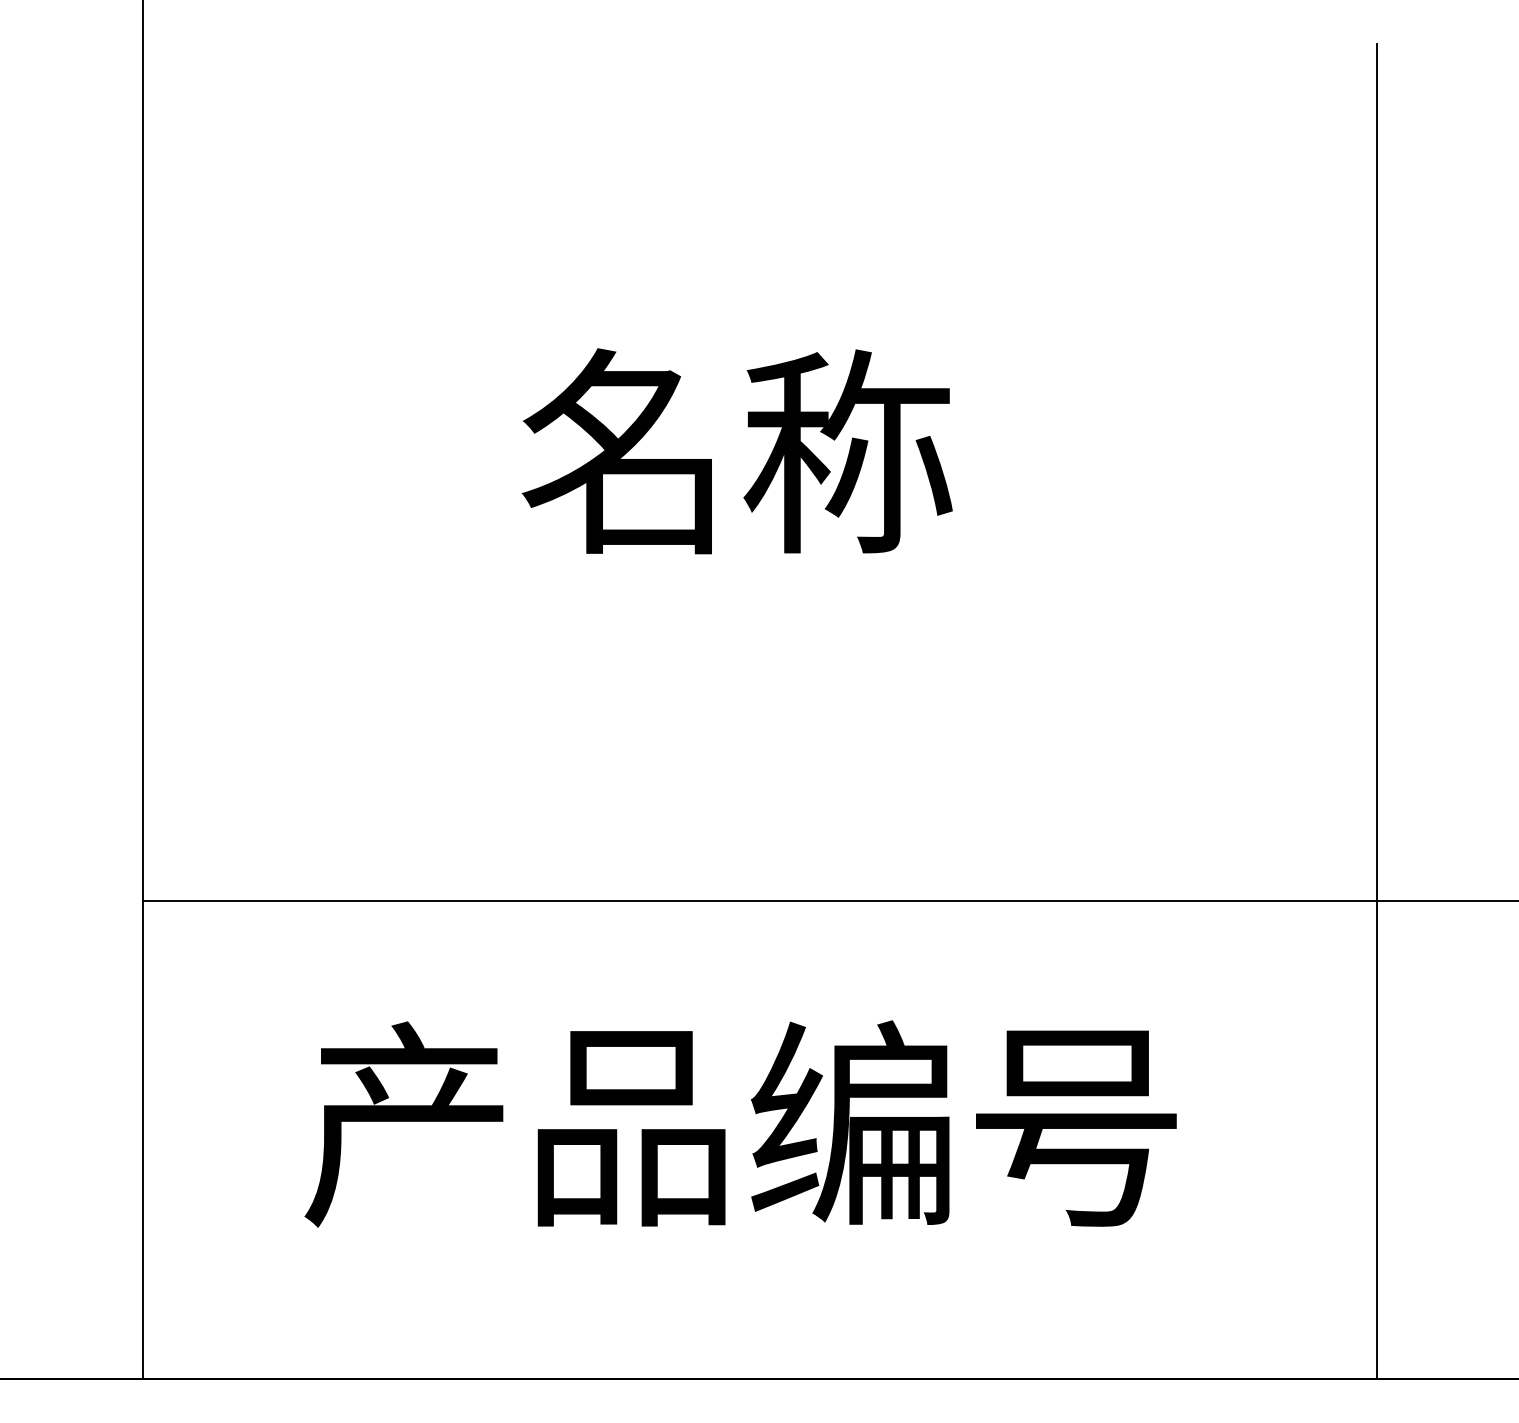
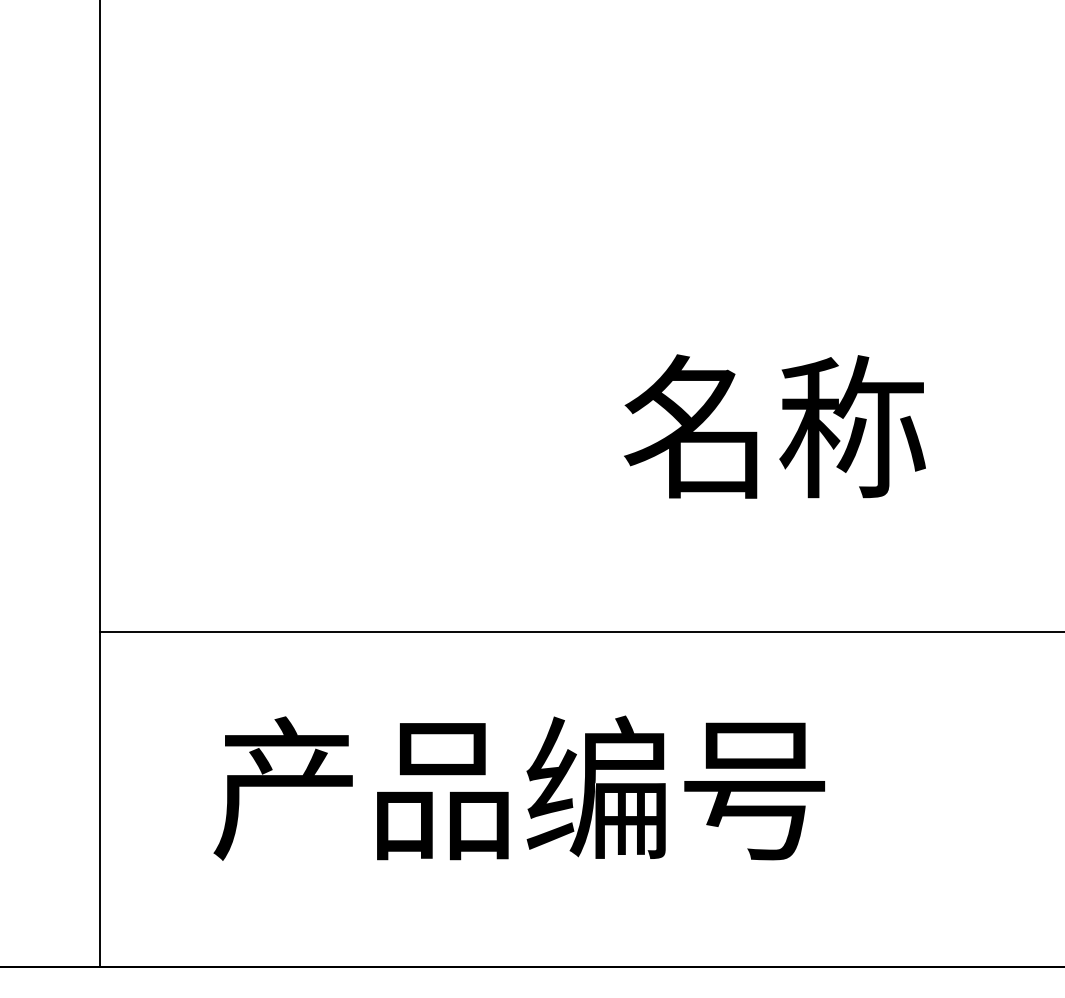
text: (736, 451) -> (774, 426), moved
line: (1377, 710) -> (965, 498), removed

